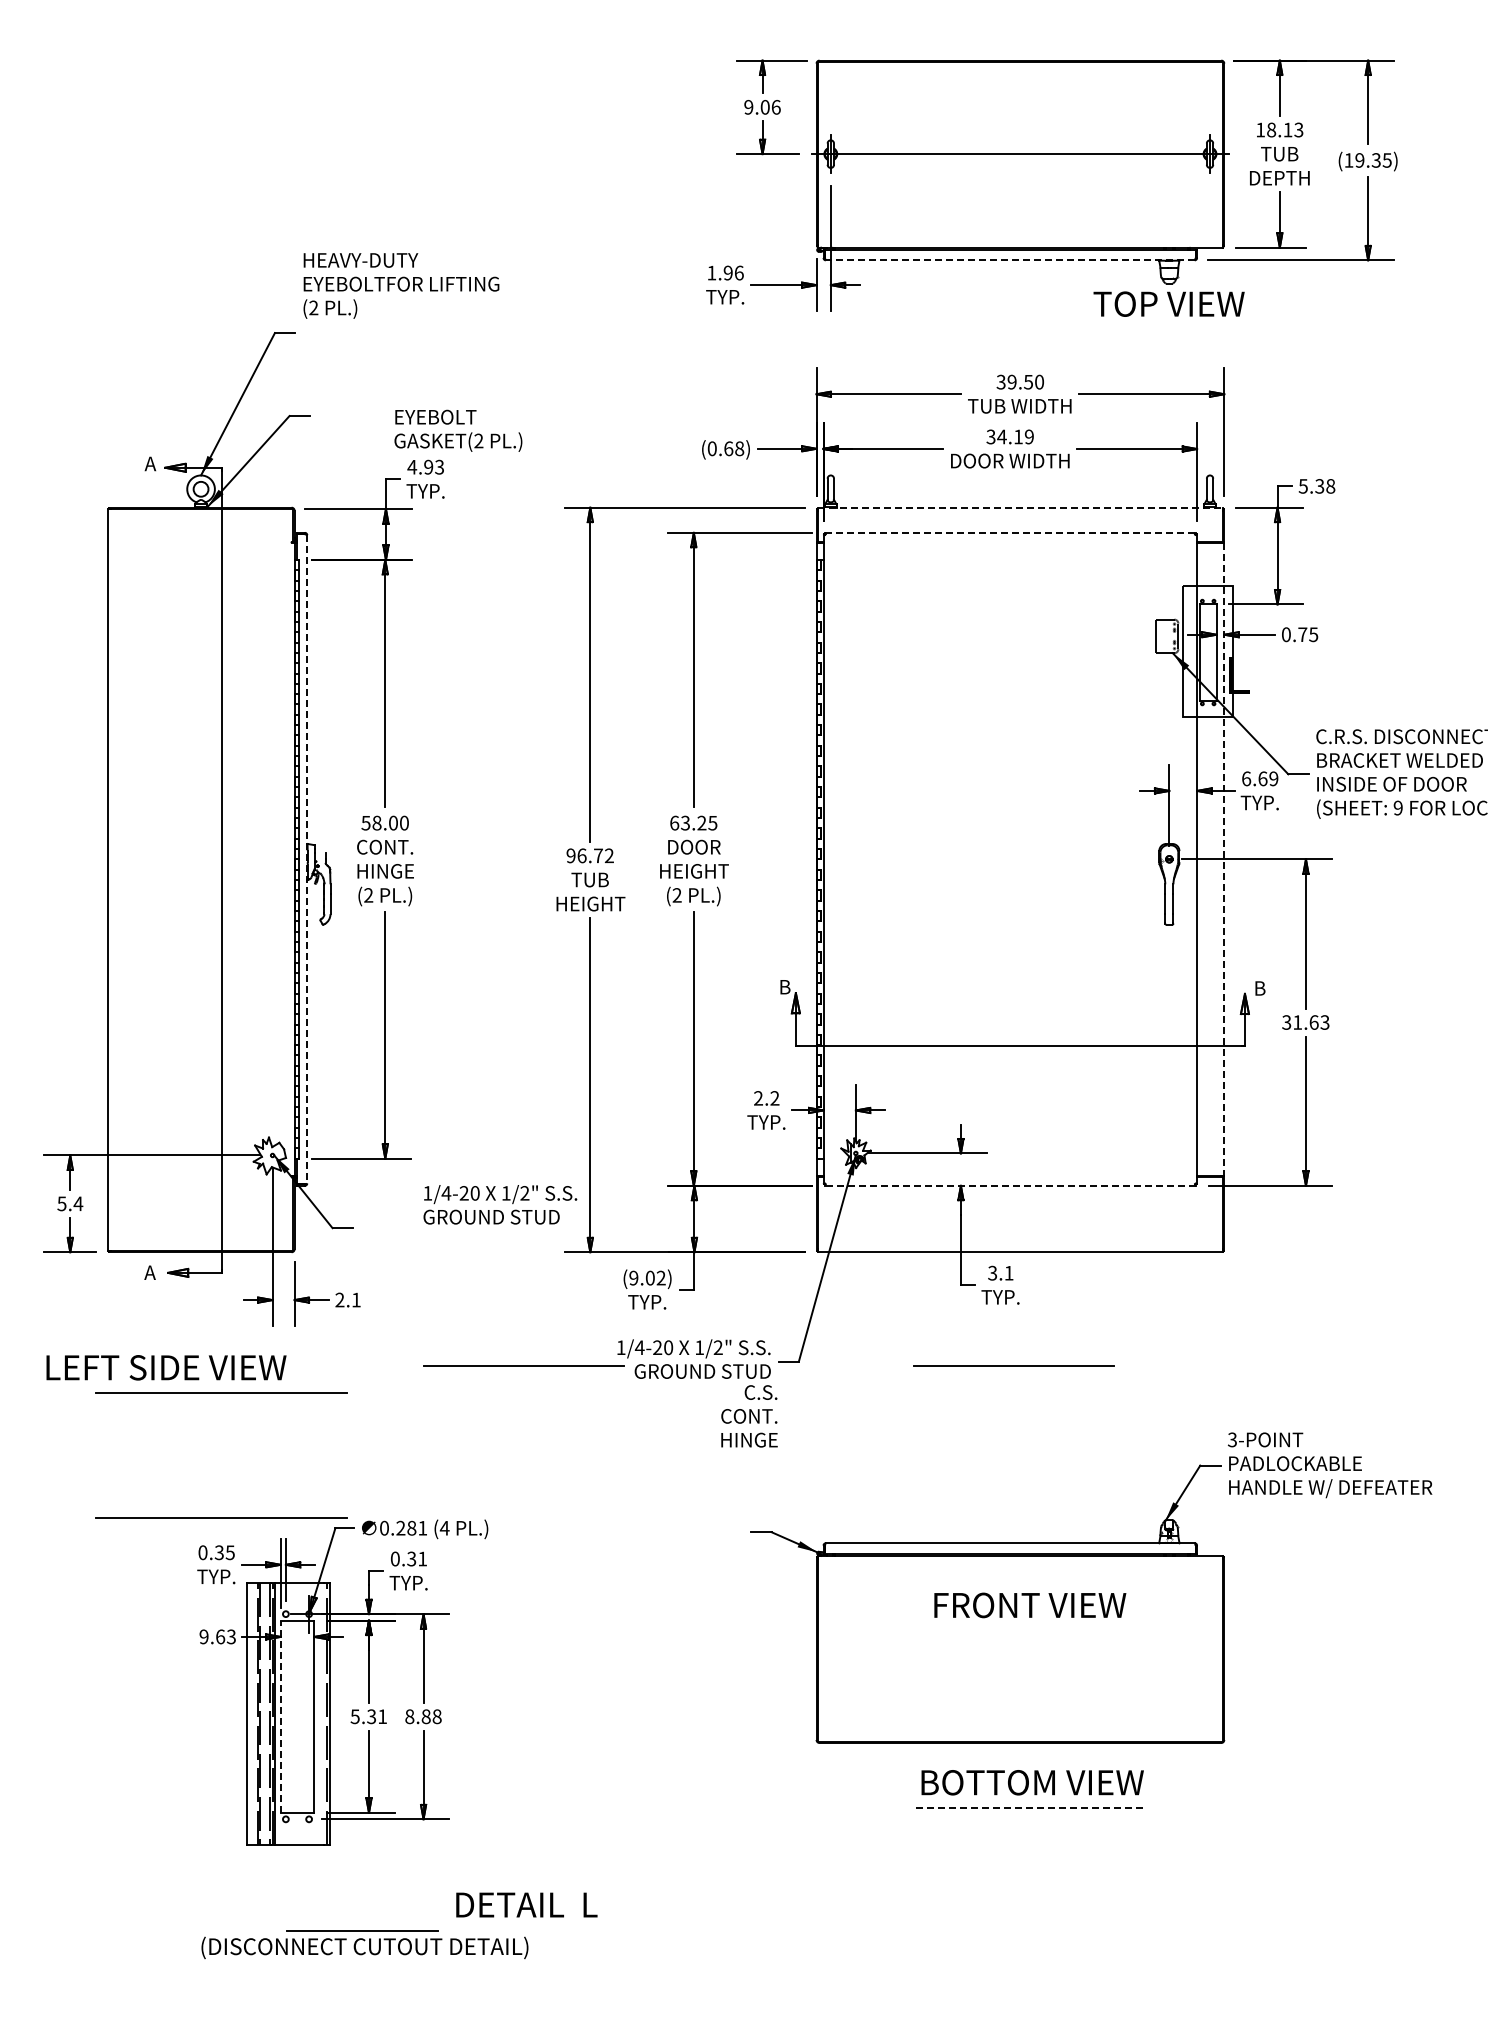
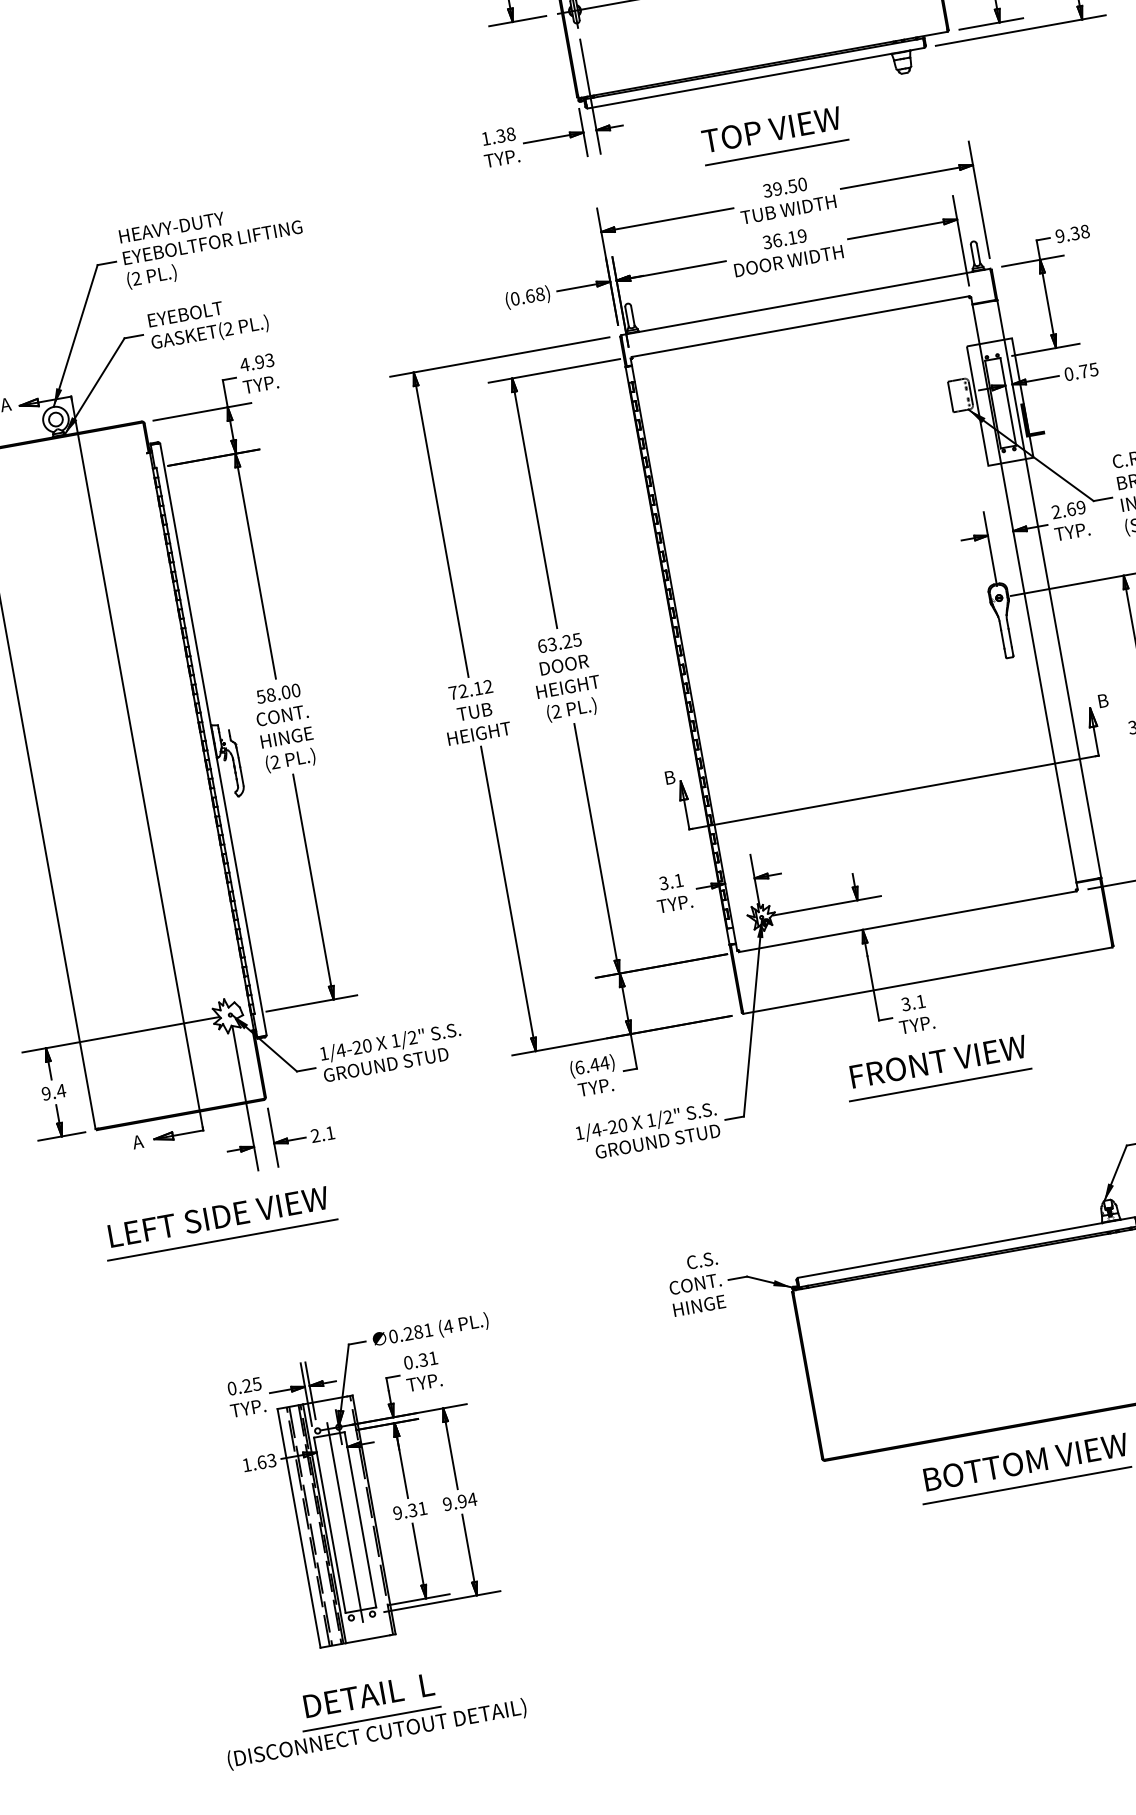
line: (1009, 260) -> (755, 78), dashed -> solid
text: (733, 272) -> (505, 134), 1.96 -> 1.38
text: (401, 285) -> (212, 243), moved
text: (1168, 303) -> (771, 129), moved
line: (1018, 343) -> (777, 152), added
text: (458, 430) -> (208, 322), moved
text: (1001, 436) -> (776, 240), 34.19 -> 36.19
text: (1302, 486) -> (1059, 236), 5.38 -> 9.38
line: (1020, 507) -> (805, 301), dashed -> solid
line: (1010, 532) -> (800, 326), dashed -> solid
text: (1246, 778) -> (1056, 511), 6.69 -> 2.69
text: (584, 855) -> (465, 690), 96.72 -> 72.12
line: (307, 859) -> (213, 739), dashed -> solid
line: (1224, 859) -> (1049, 589), dashed -> solid
text: (766, 1098) -> (671, 882), 2.2 -> 3.1
line: (1009, 1185) -> (906, 921), dashed -> solid
text: (61, 1203) -> (45, 1093), 5.4 -> 9.4
text: (500, 1204) -> (392, 1051), moved
text: (647, 1277) -> (592, 1064), (9.02) -> (6.44)
line: (523, 1365) -> (493, 1165), removed
text: (166, 1367) -> (218, 1216), moved
text: (749, 1416) -> (695, 1284), moved
line: (221, 1517) -> (243, 1353), removed
text: (218, 1553) -> (246, 1386), 0.35 -> 0.25
text: (1030, 1605) -> (938, 1061), moved
text: (203, 1636) -> (246, 1464), 9.63 -> 1.63
line: (280, 1716) -> (329, 1525), dashed -> solid
line: (297, 1716) -> (345, 1522), added
text: (354, 1716) -> (397, 1512), 5.31 -> 9.31
text: (423, 1716) -> (459, 1501), 8.88 -> 9.94
line: (1029, 1807) -> (1027, 1485), dashed -> solid
text: (526, 1904) -> (368, 1694), moved
part: (364, 1944) -> (376, 1731), moved

